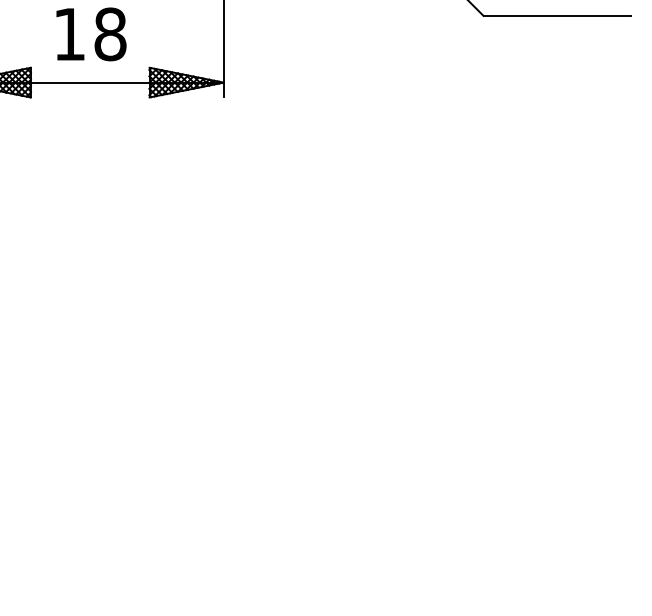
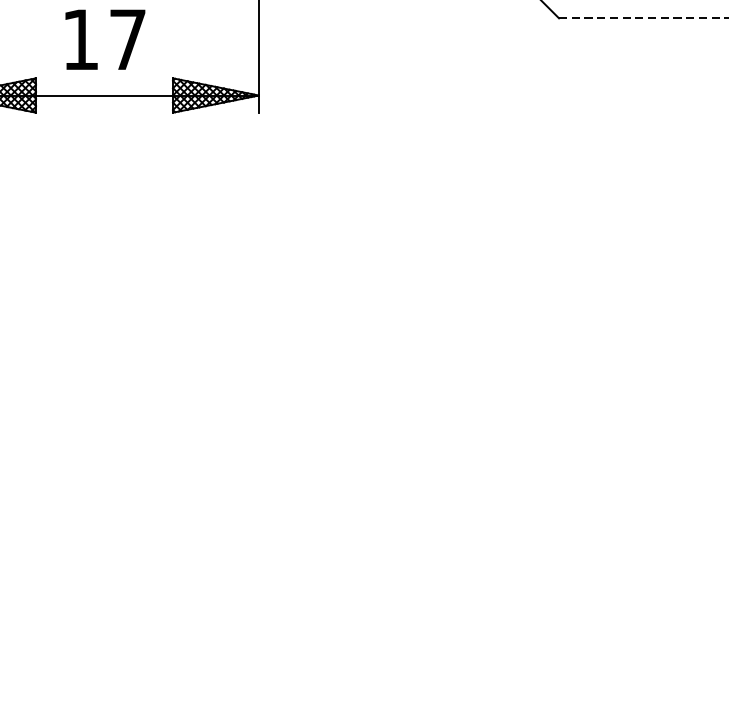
line: (557, 15) -> (644, 17), solid -> dashed
text: (110, 34) -> (127, 39), 18 -> 17

